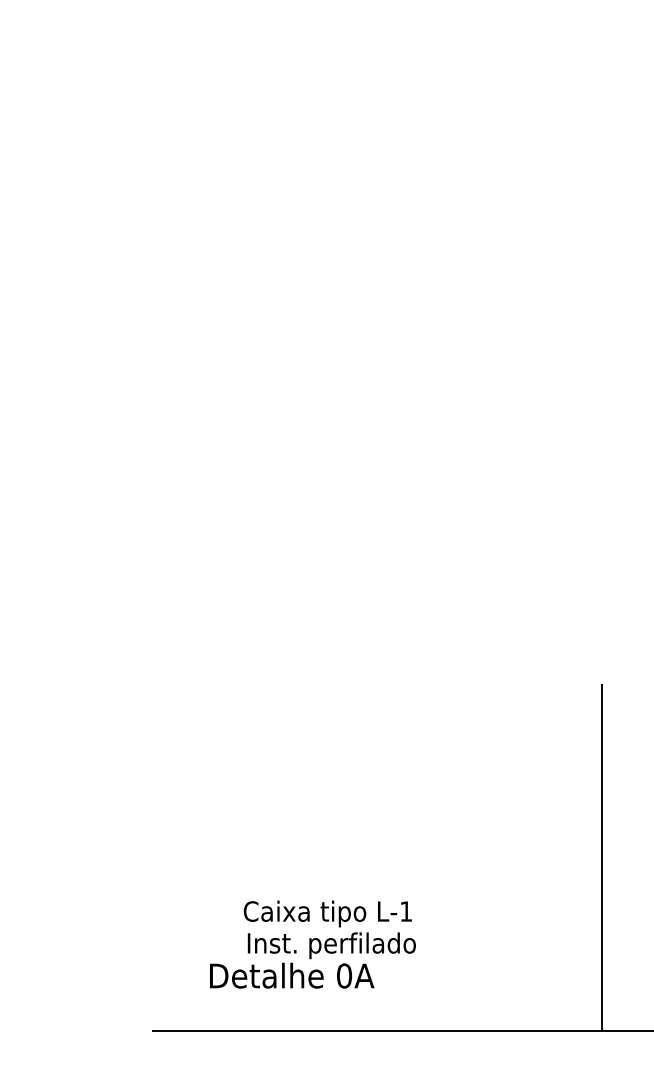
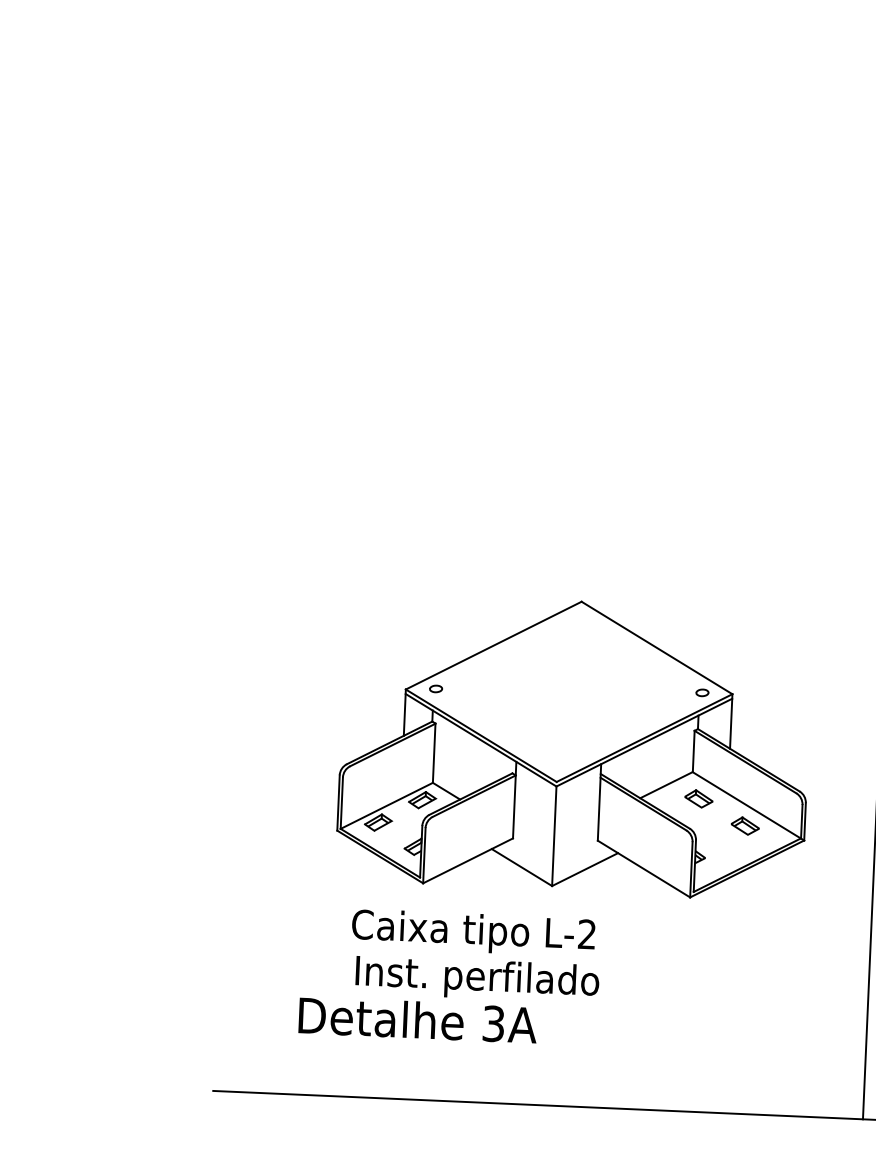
part: (391, 782) -> (574, 746), added
text: (405, 911) -> (586, 934), L-1 -> L-2
text: (344, 975) -> (493, 1023), 0A -> 3A

